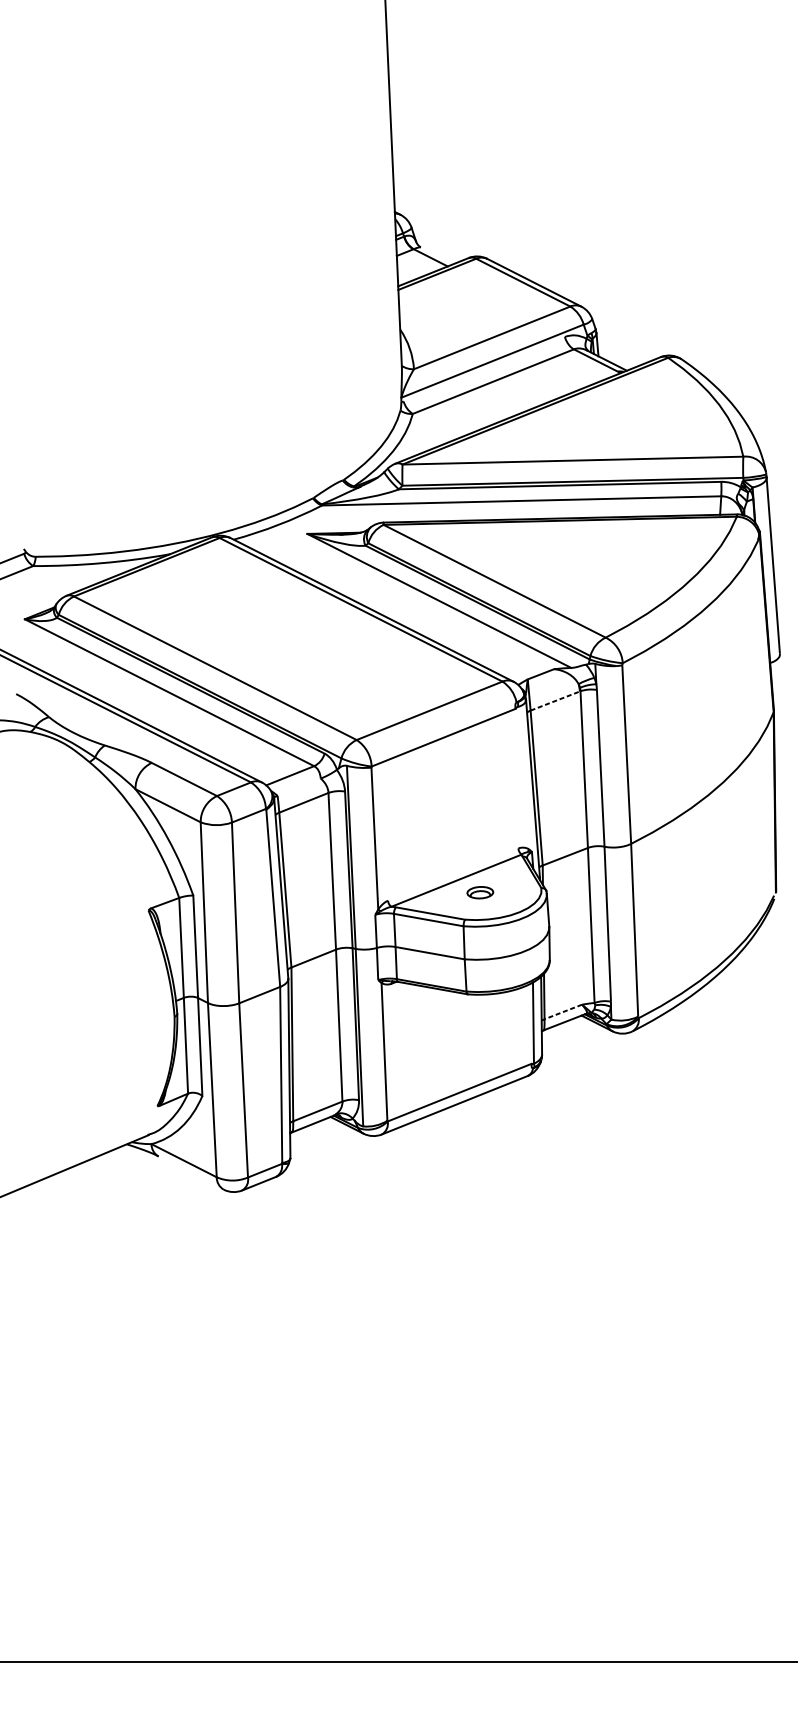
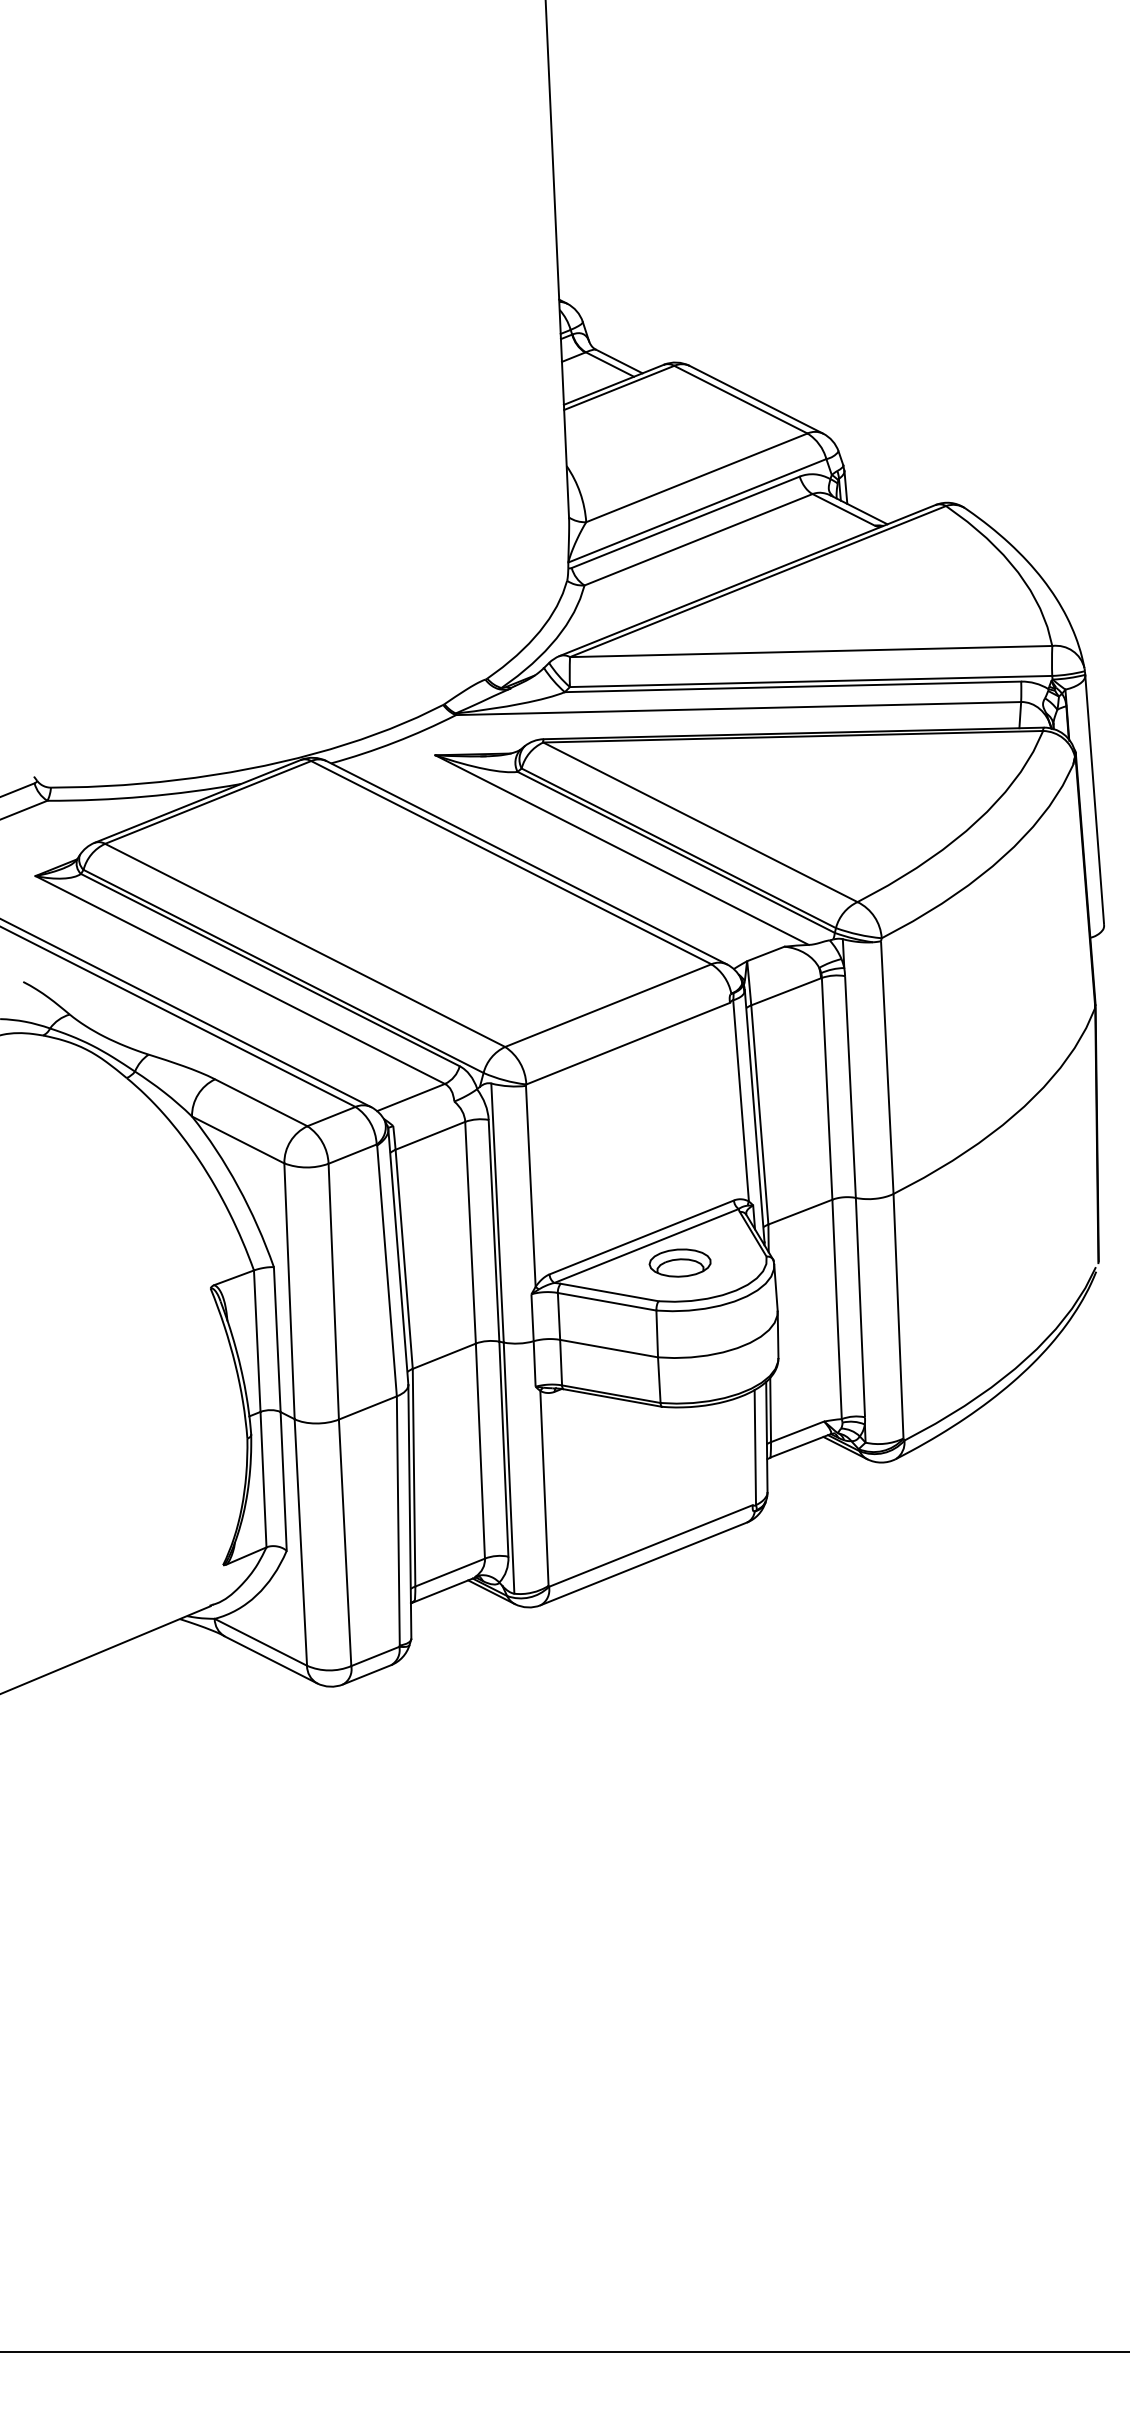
line: (437, 255) -> (619, 361), added
line: (484, 369) -> (685, 522), added
line: (555, 700) -> (786, 991), dashed -> solid
line: (523, 777) -> (740, 1100), added
line: (453, 874) -> (641, 1237), added
part: (479, 892) -> (679, 1262), size x1.67
line: (563, 1012) -> (797, 1432), dashed -> solid
line: (190, 1172) -> (270, 1659), added

